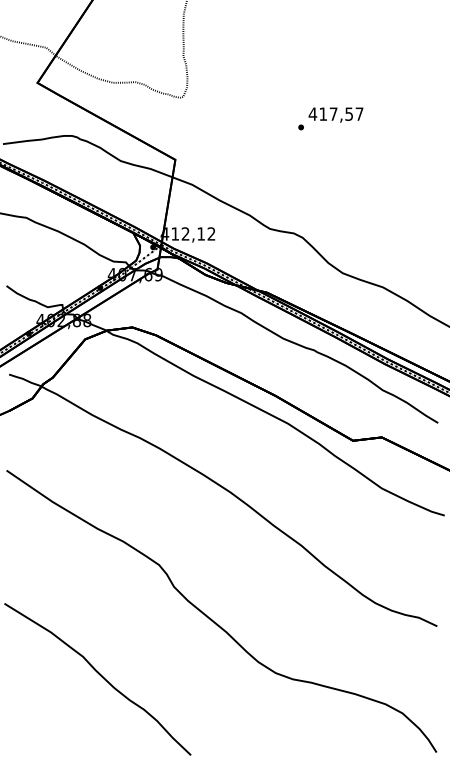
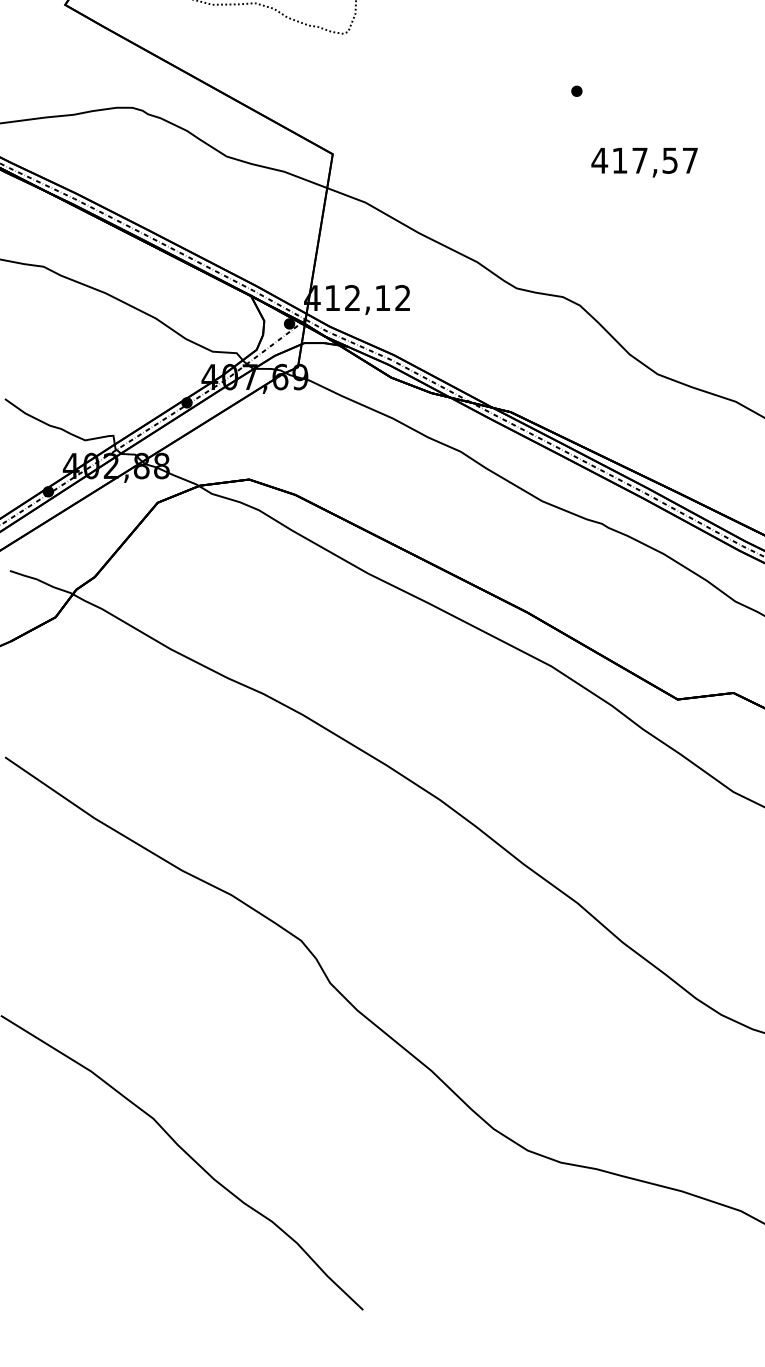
text: (335, 114) -> (643, 161), moved

